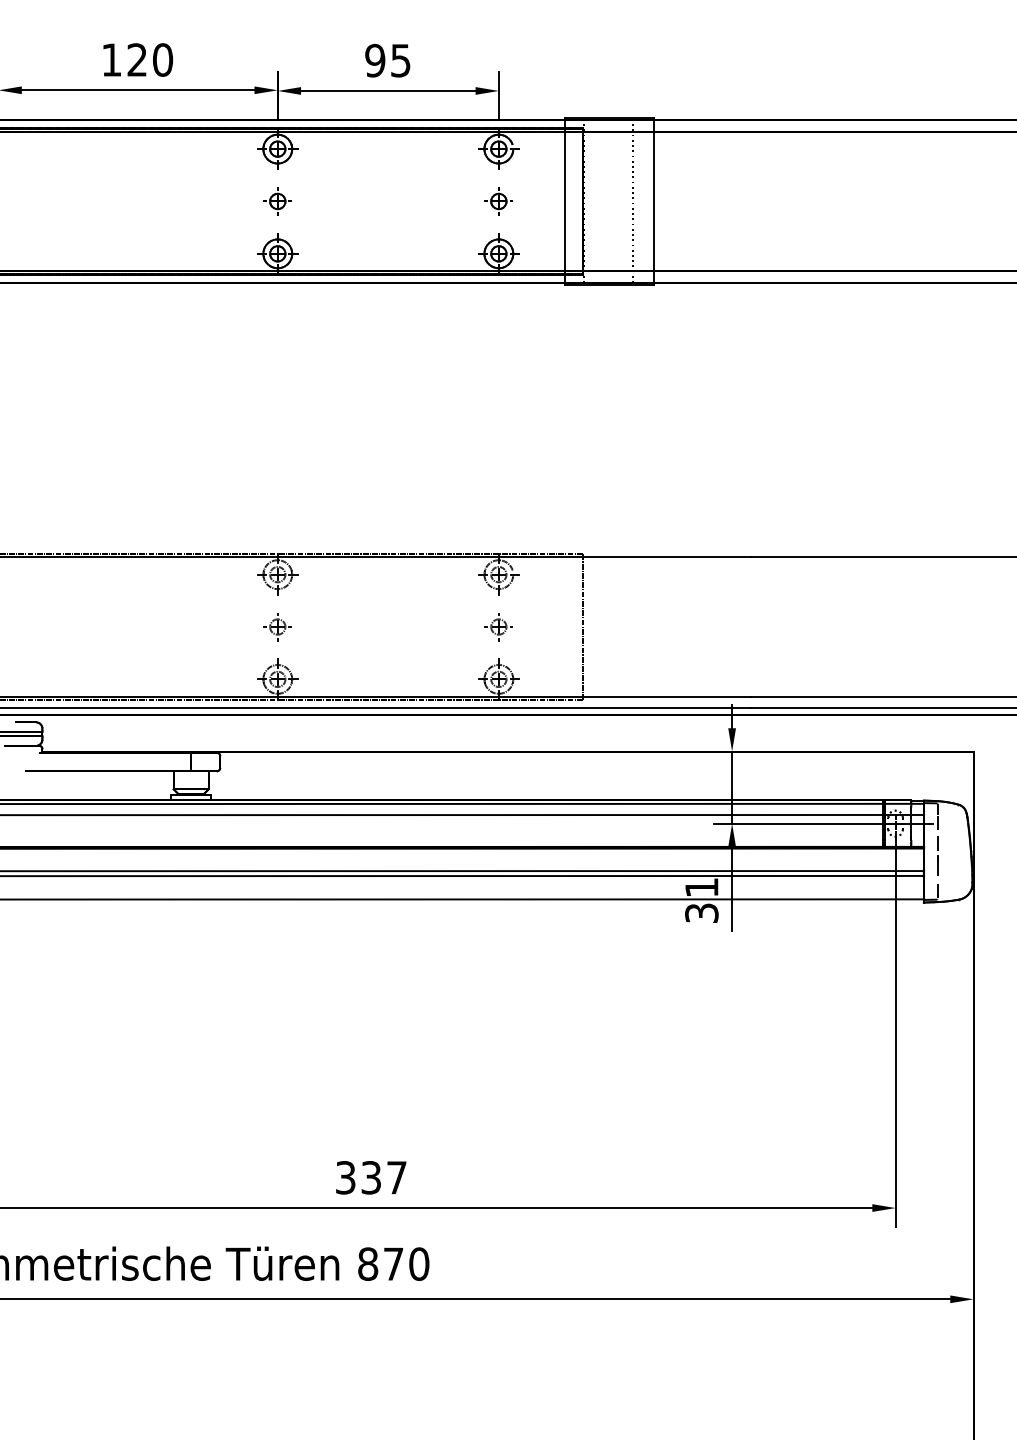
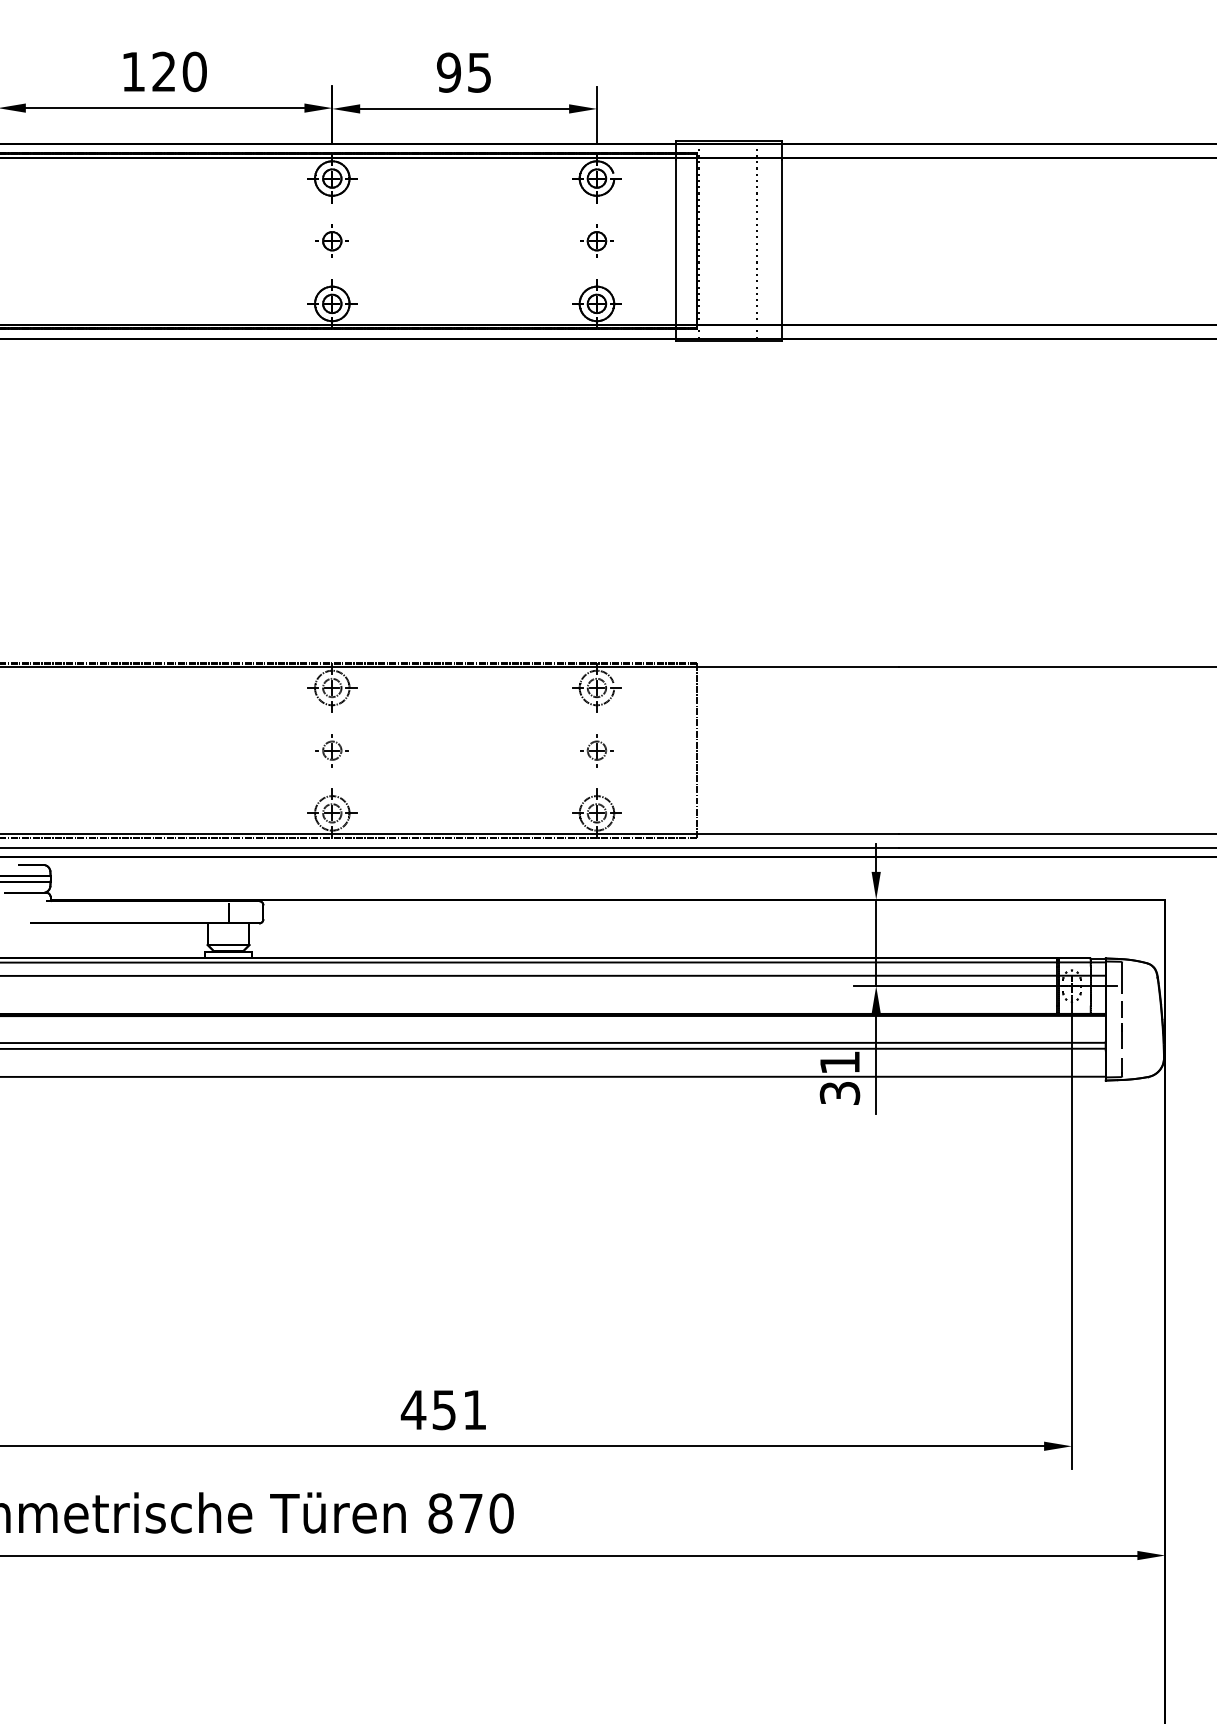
text: (370, 1177) -> (443, 1409), 337 -> 451

